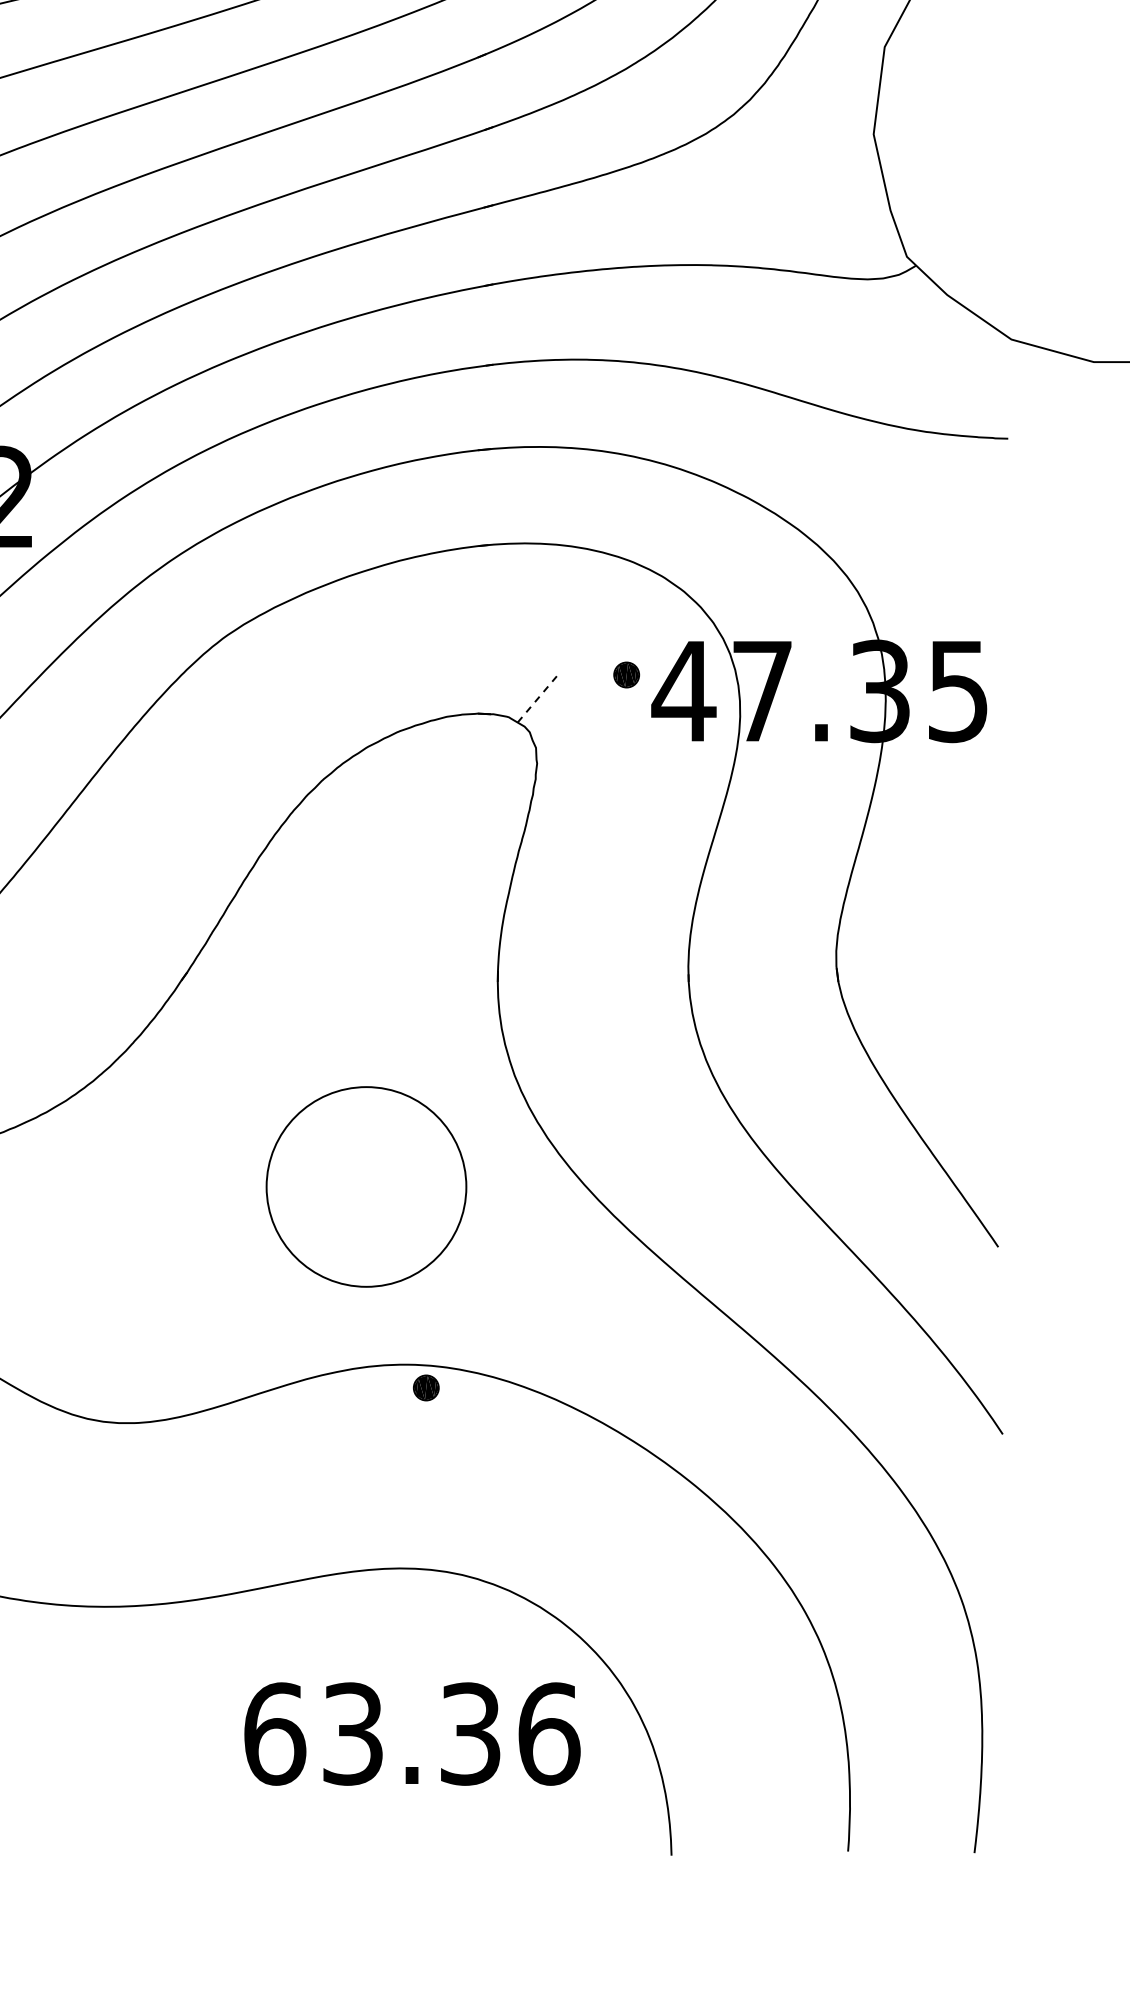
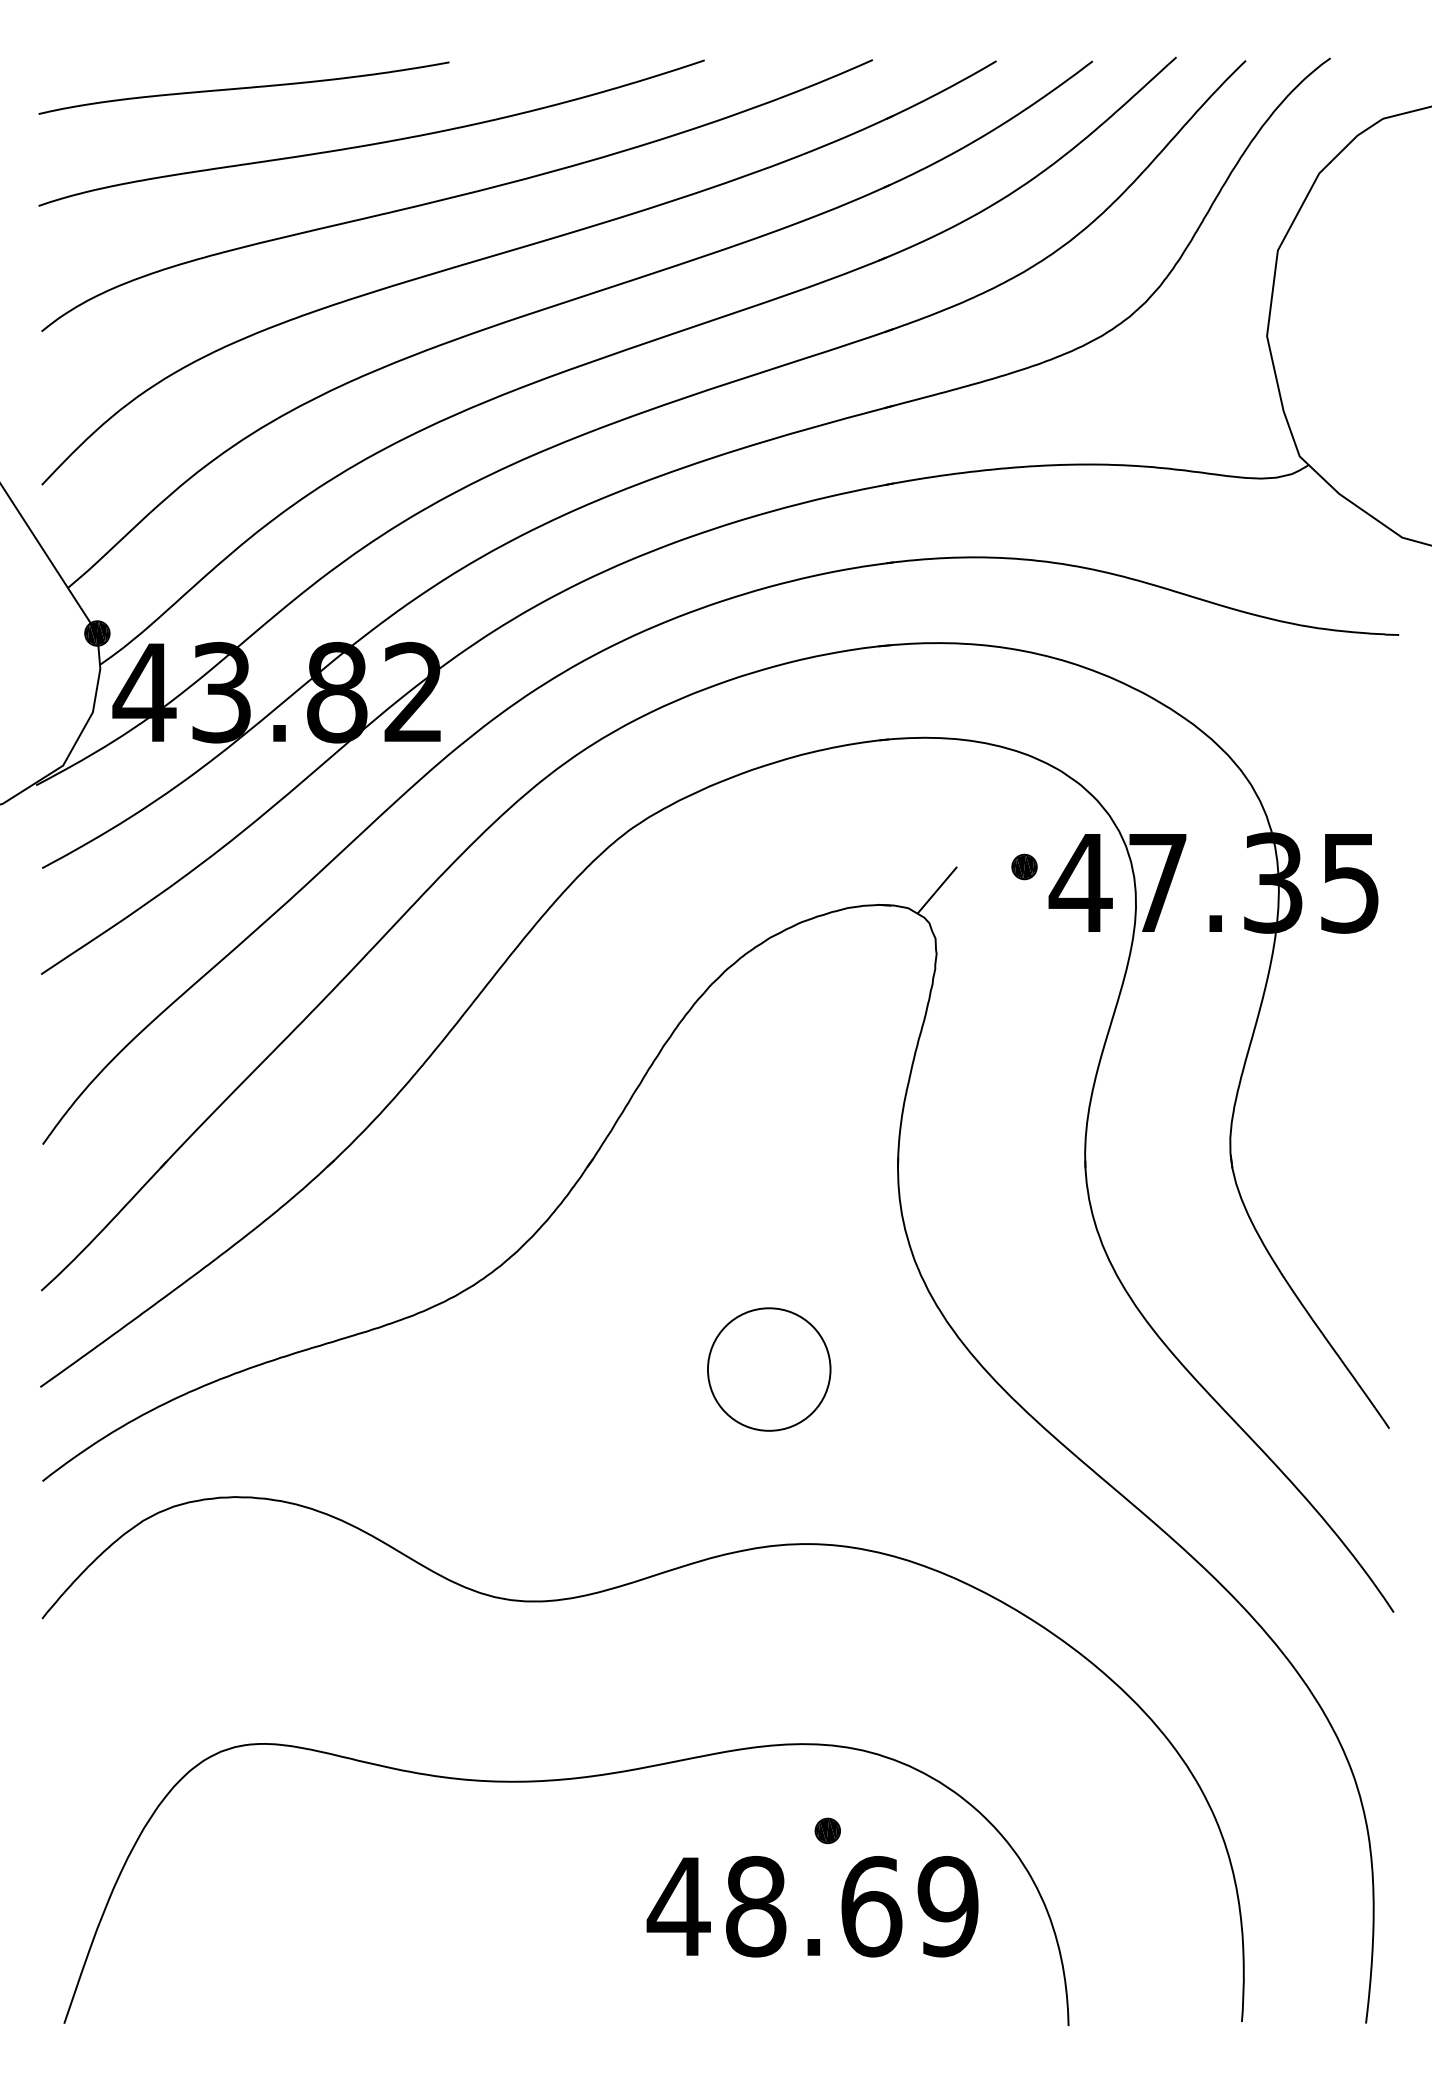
line: (538, 698) -> (937, 890), dashed -> solid
part: (366, 1186) -> (769, 1369), size x0.62
part: (425, 1387) -> (827, 1830), moved
text: (410, 1733) -> (812, 1906), 63.36 -> 48.69

